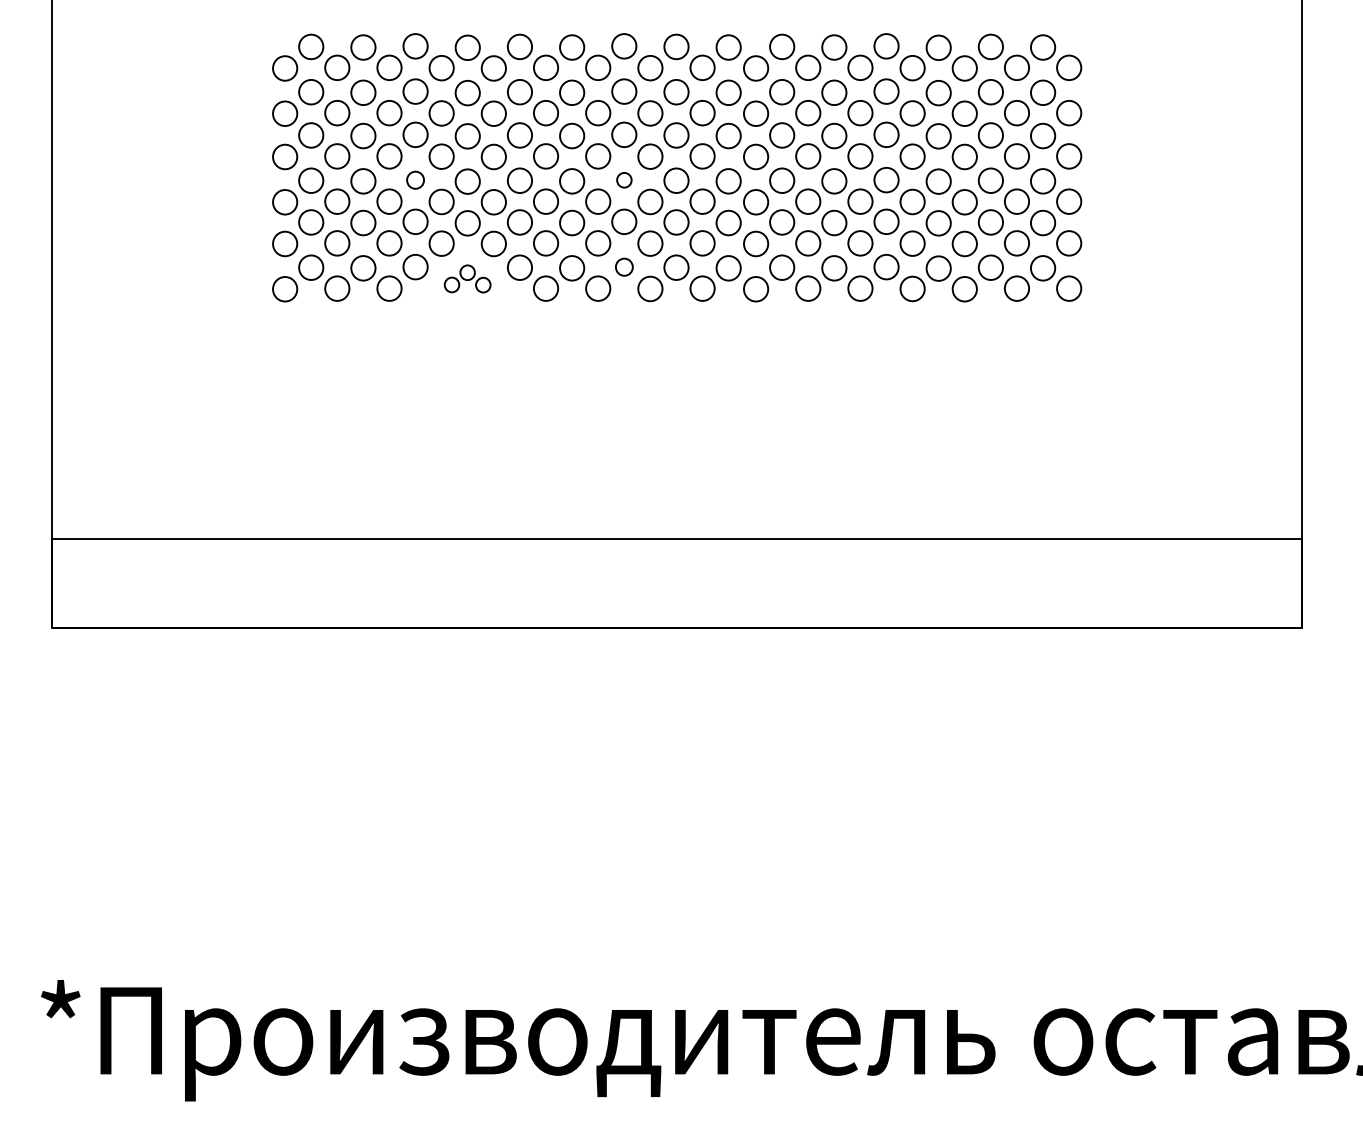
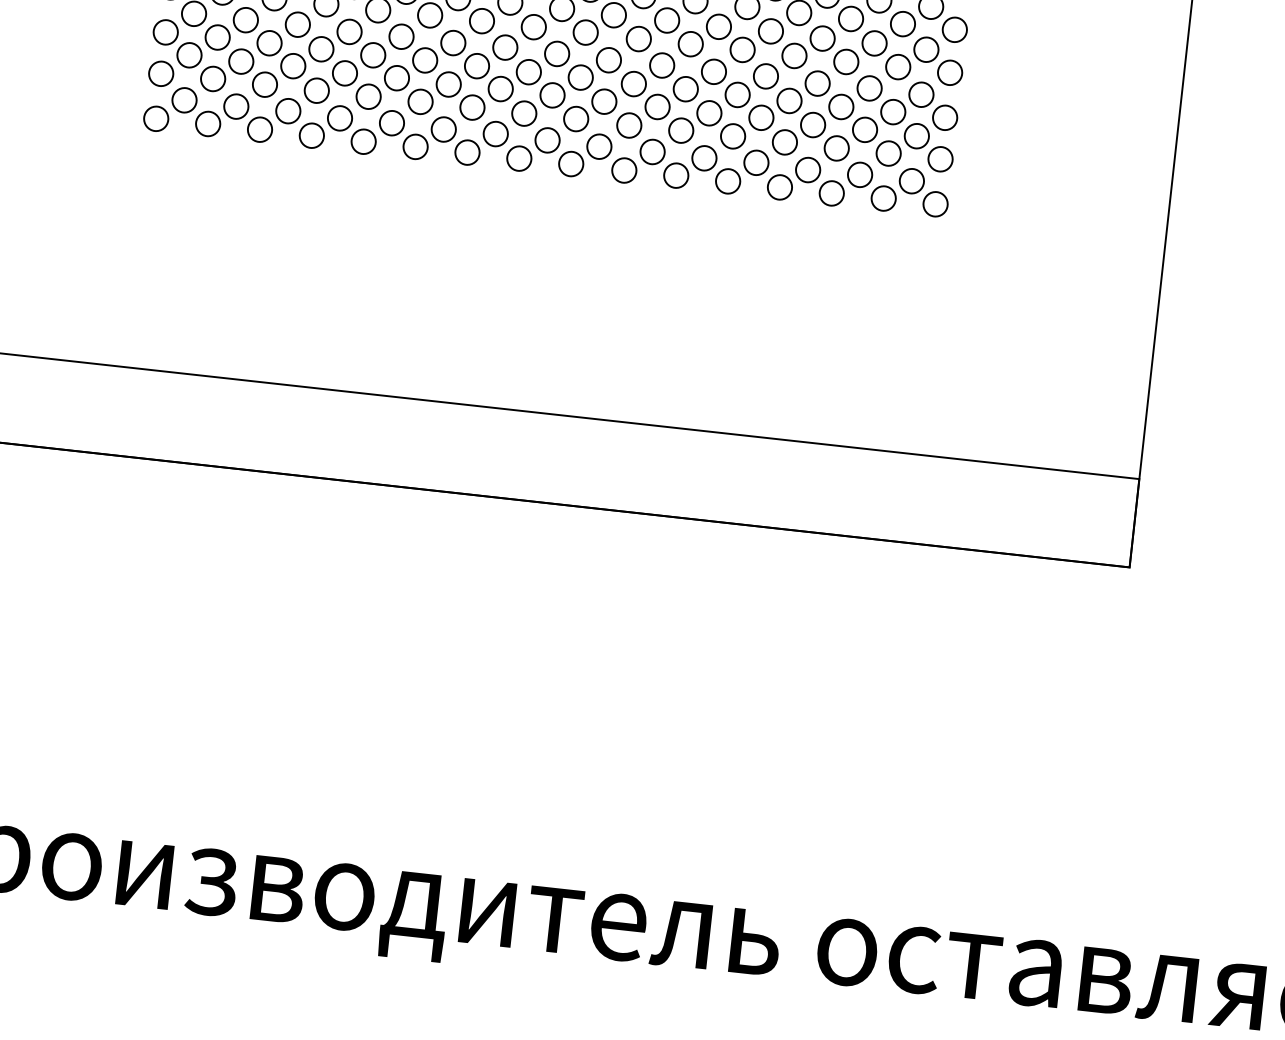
part: (415, 180) -> (297, 25), size x1.43
part: (624, 180) -> (505, 47), size x1.67
part: (624, 267) -> (495, 134), size x1.43
part: (467, 278) -> (338, 128), size x1.67

